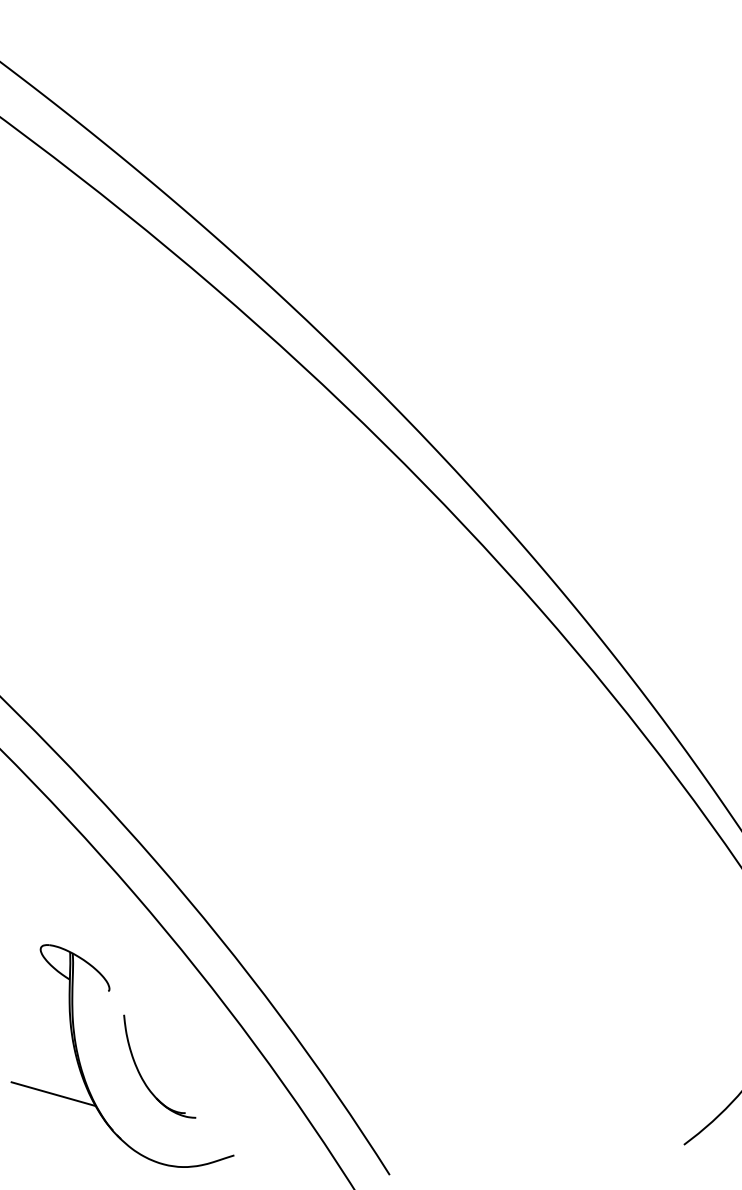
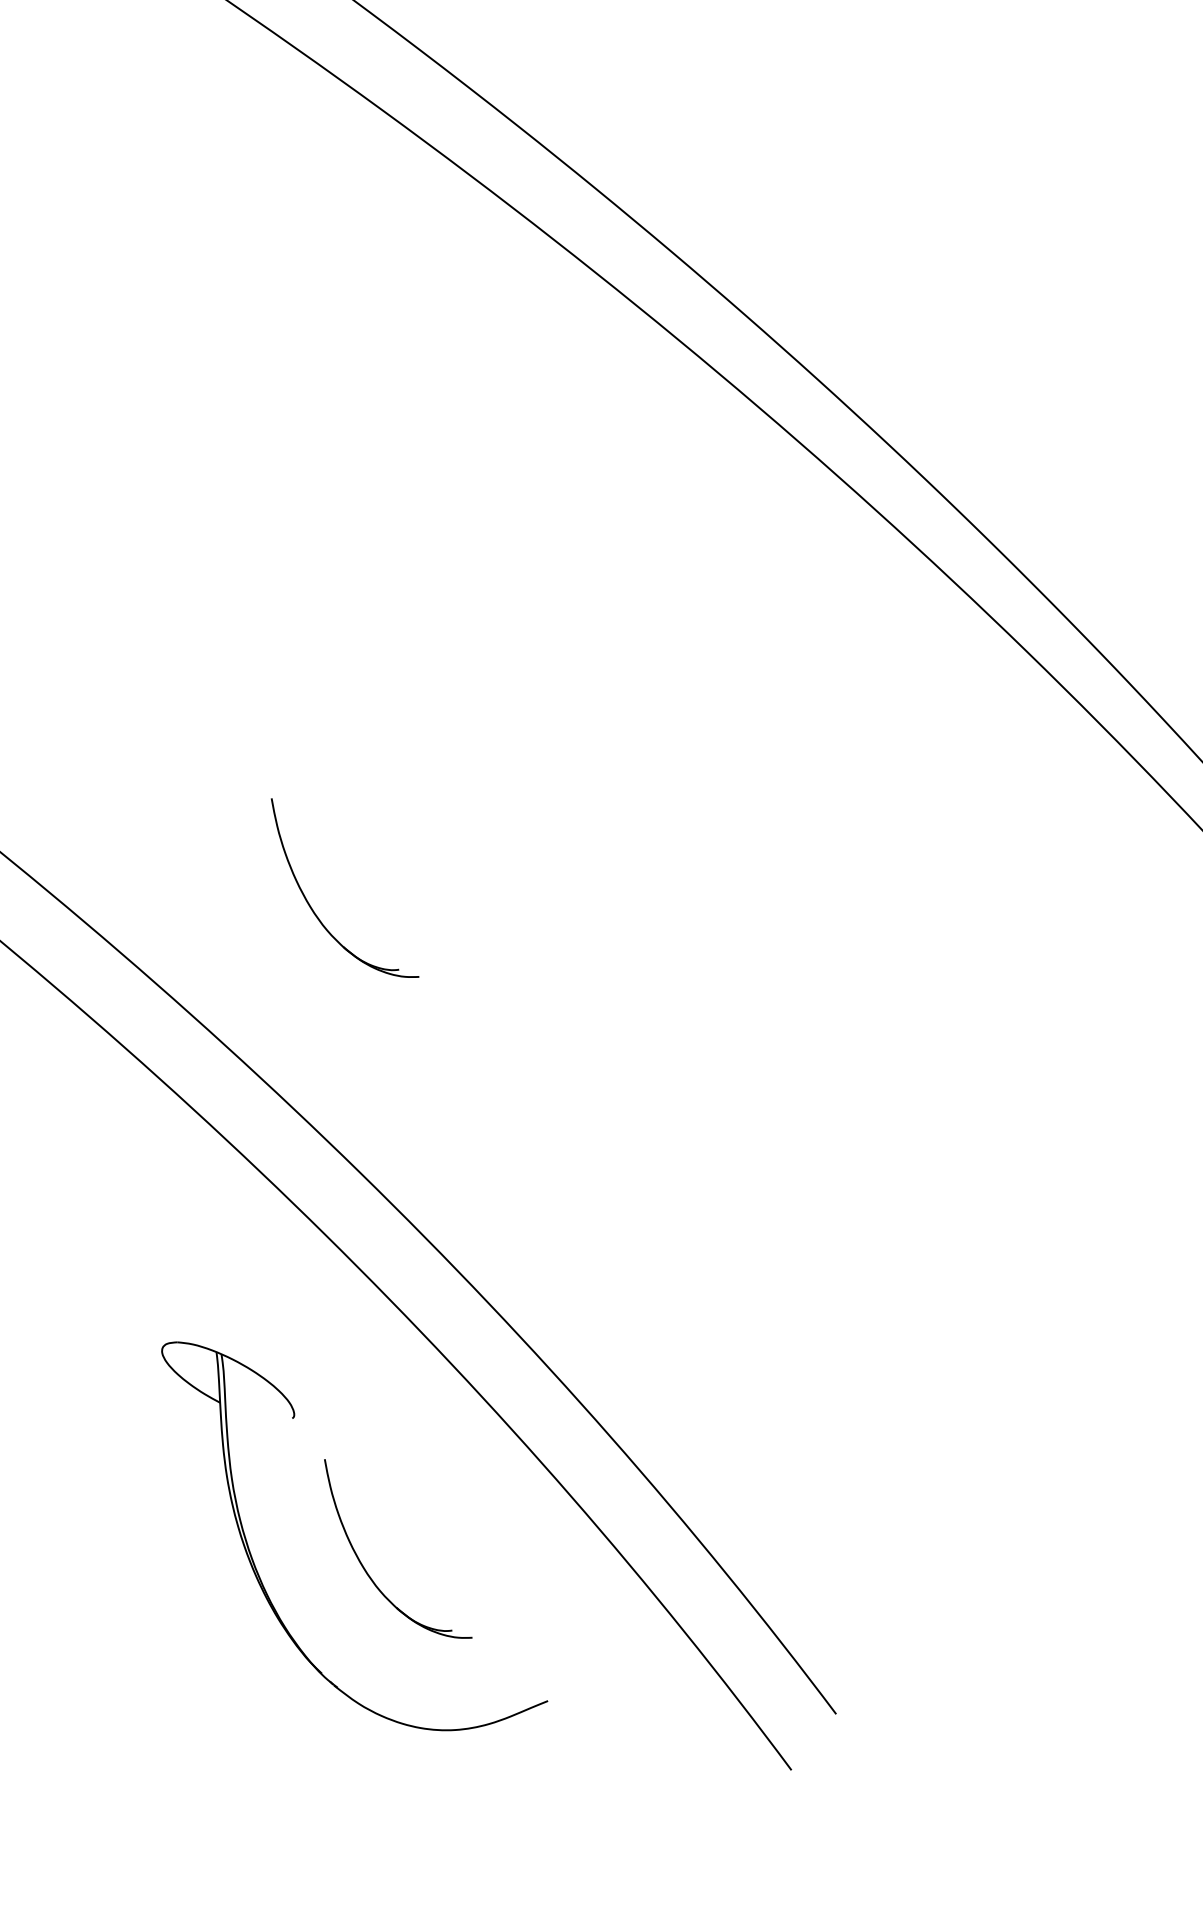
part: (143, 718) -> (316, 912), added
line: (53, 1094) -> (207, 1615), removed

